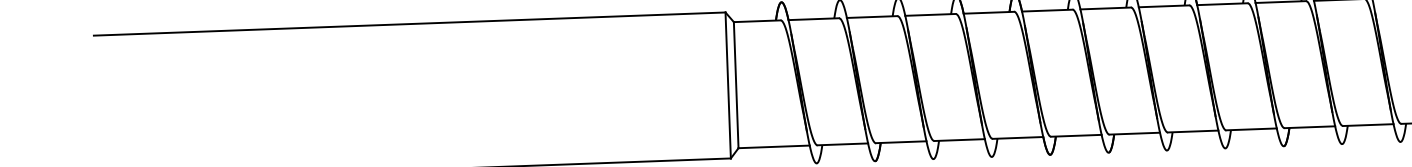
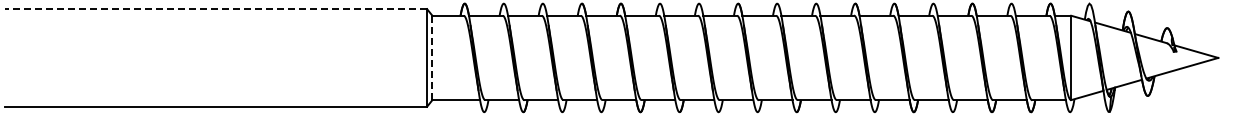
line: (409, 24) -> (215, 9), solid -> dashed
line: (736, 85) -> (432, 58), solid -> dashed

